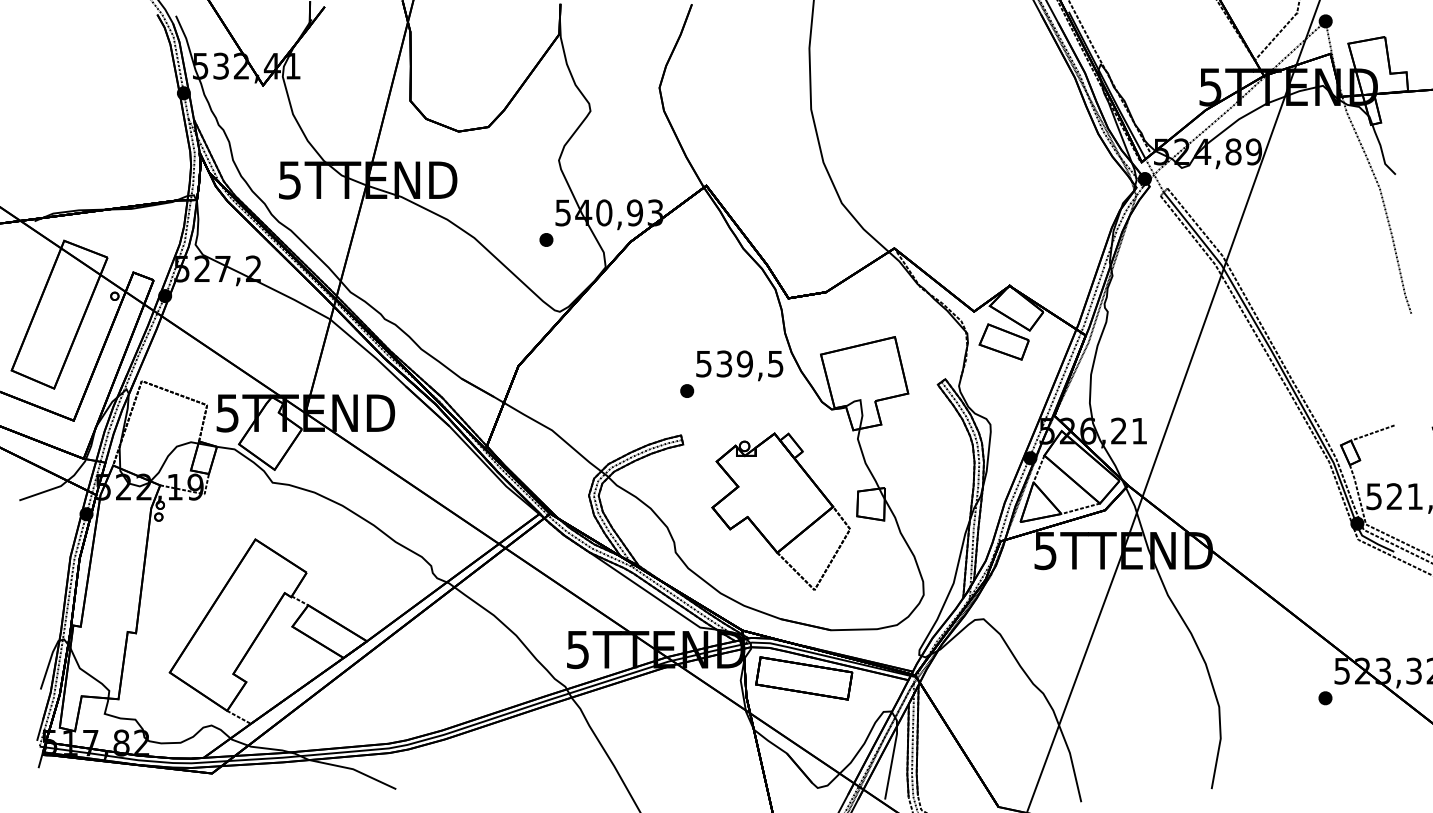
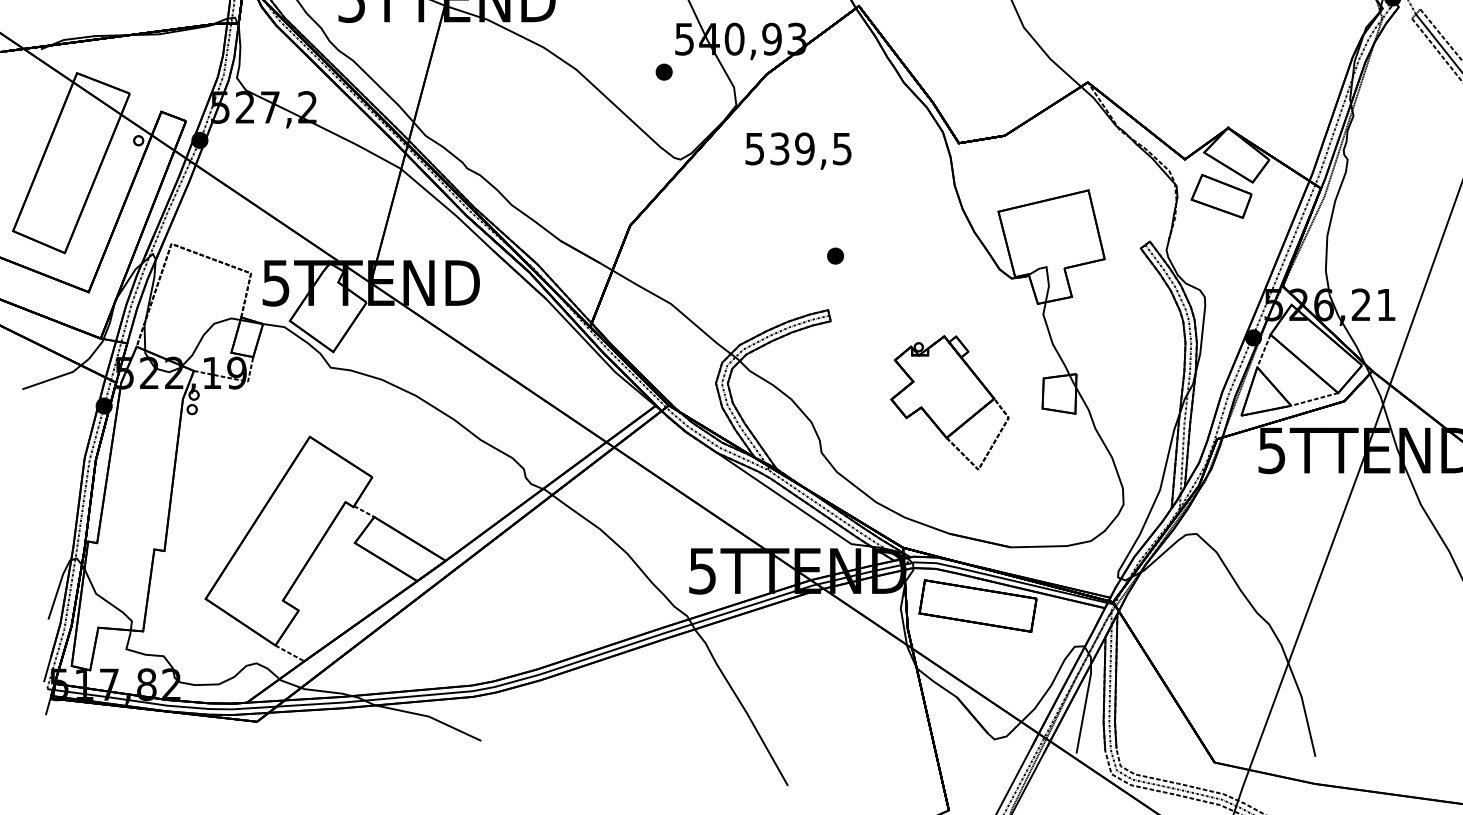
text: (739, 365) -> (798, 150), moved
part: (780, 511) -> (949, 402), size x0.7

